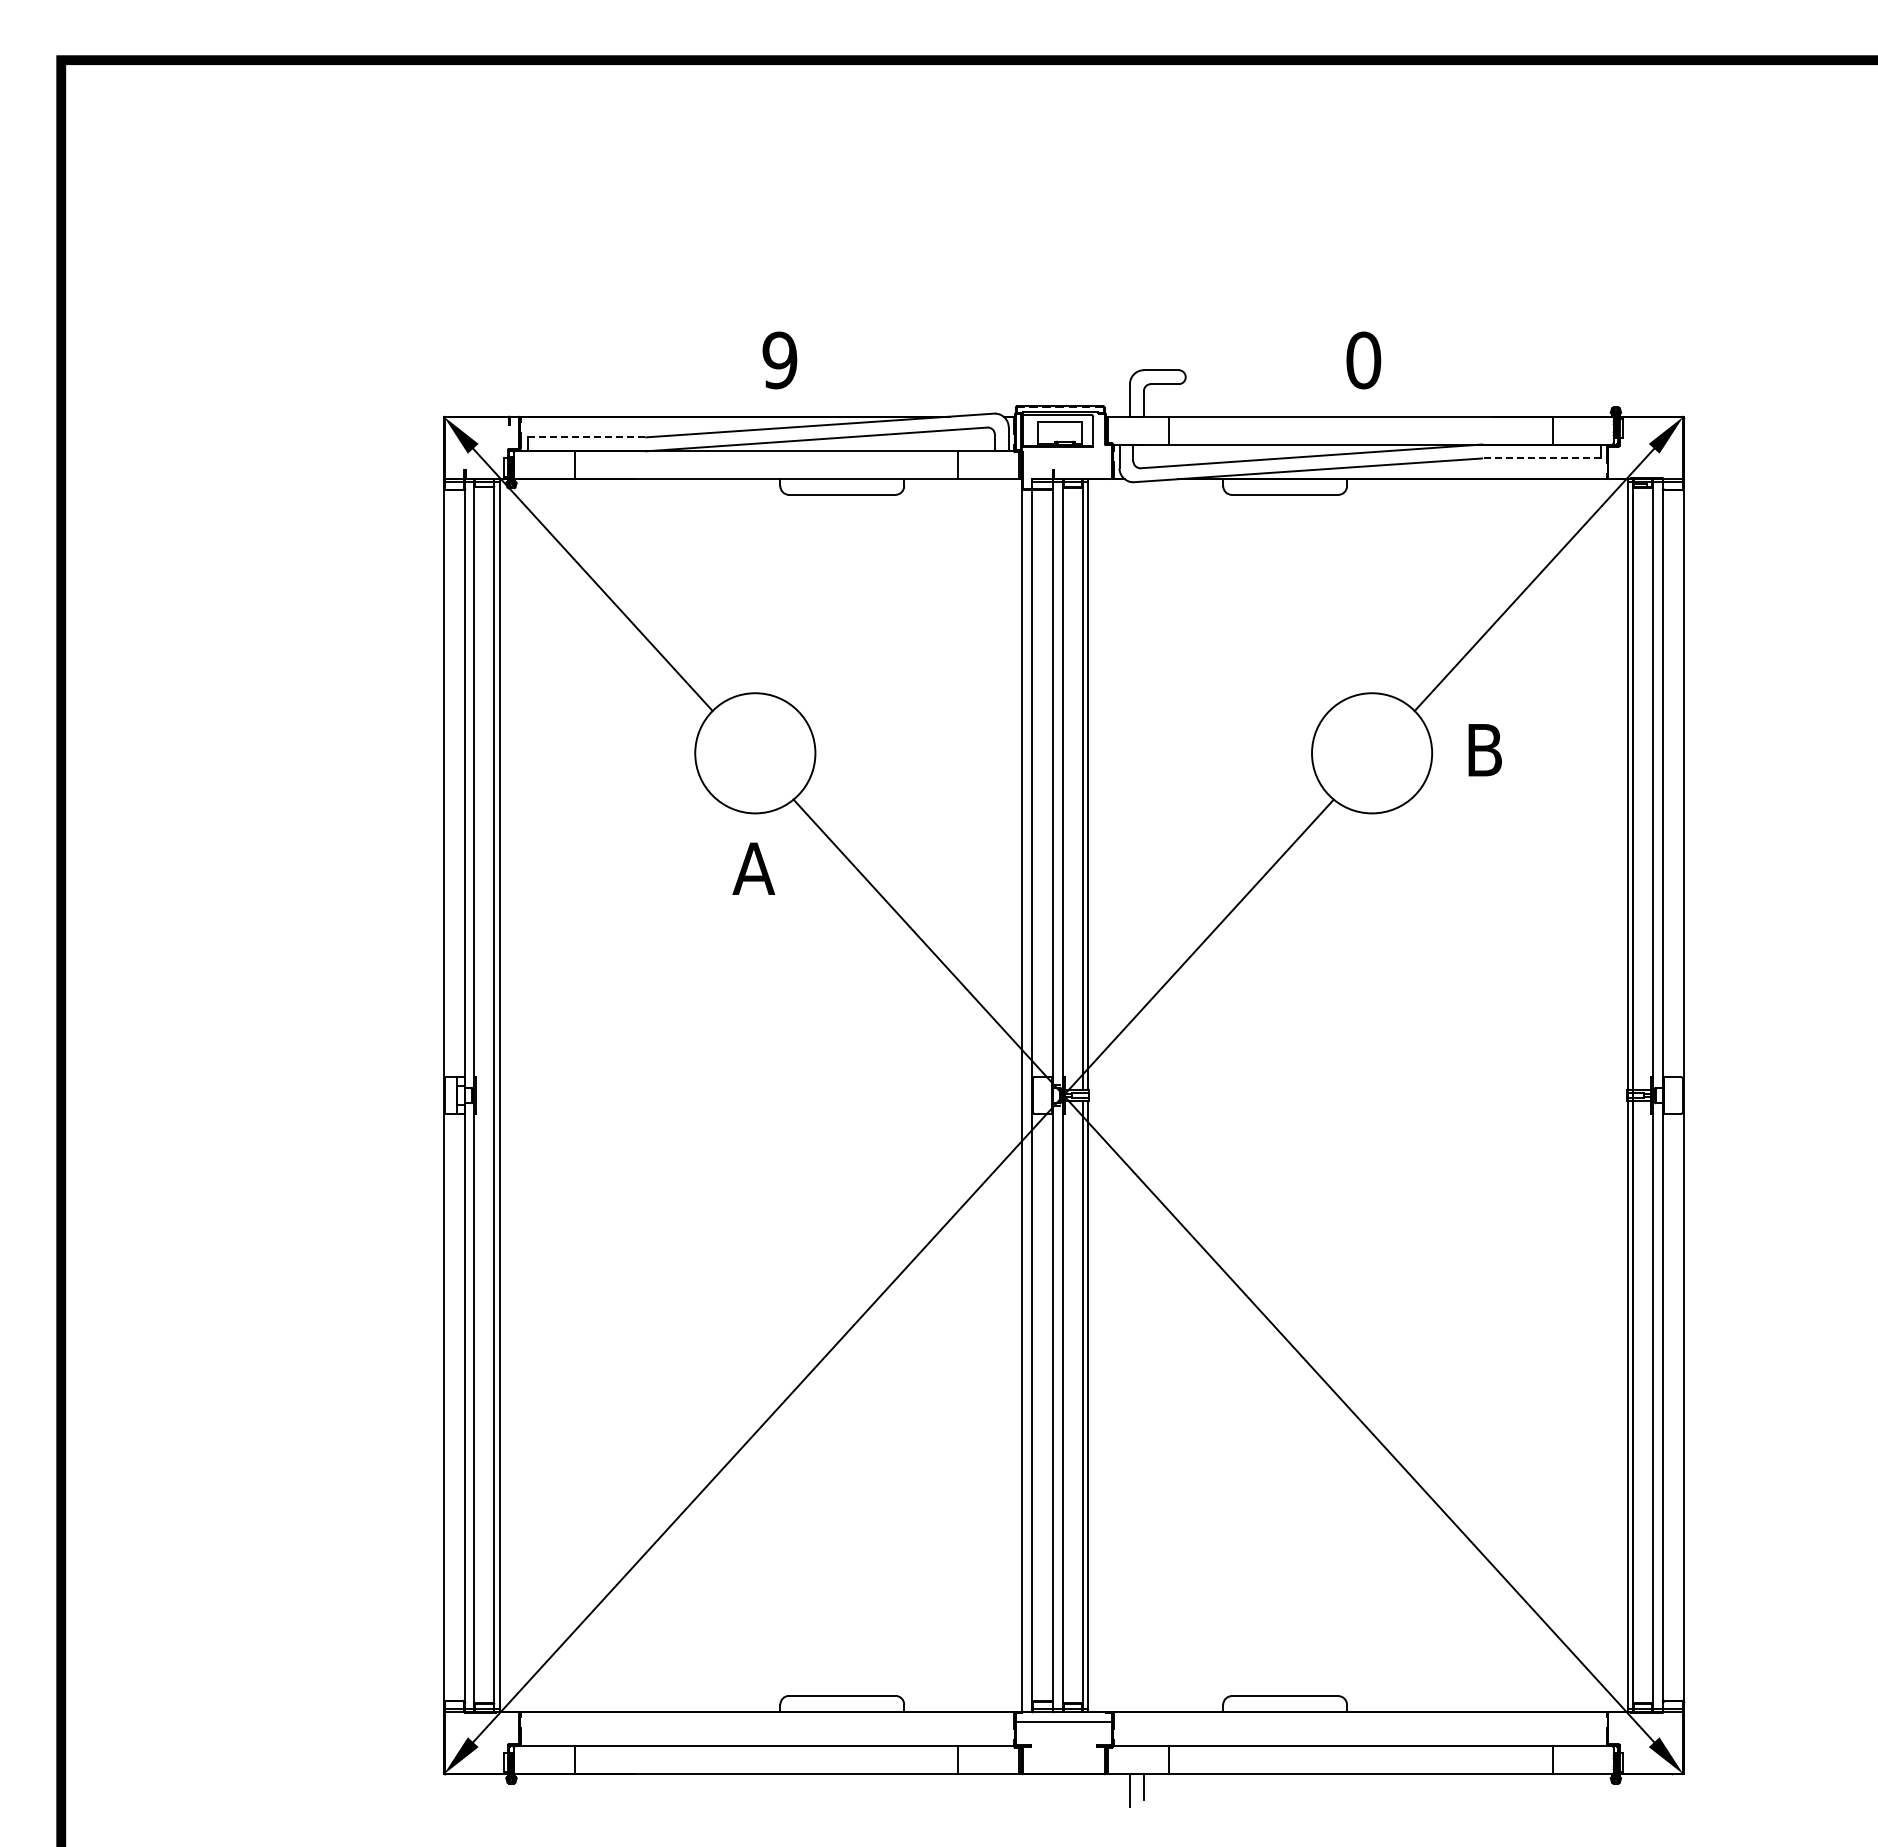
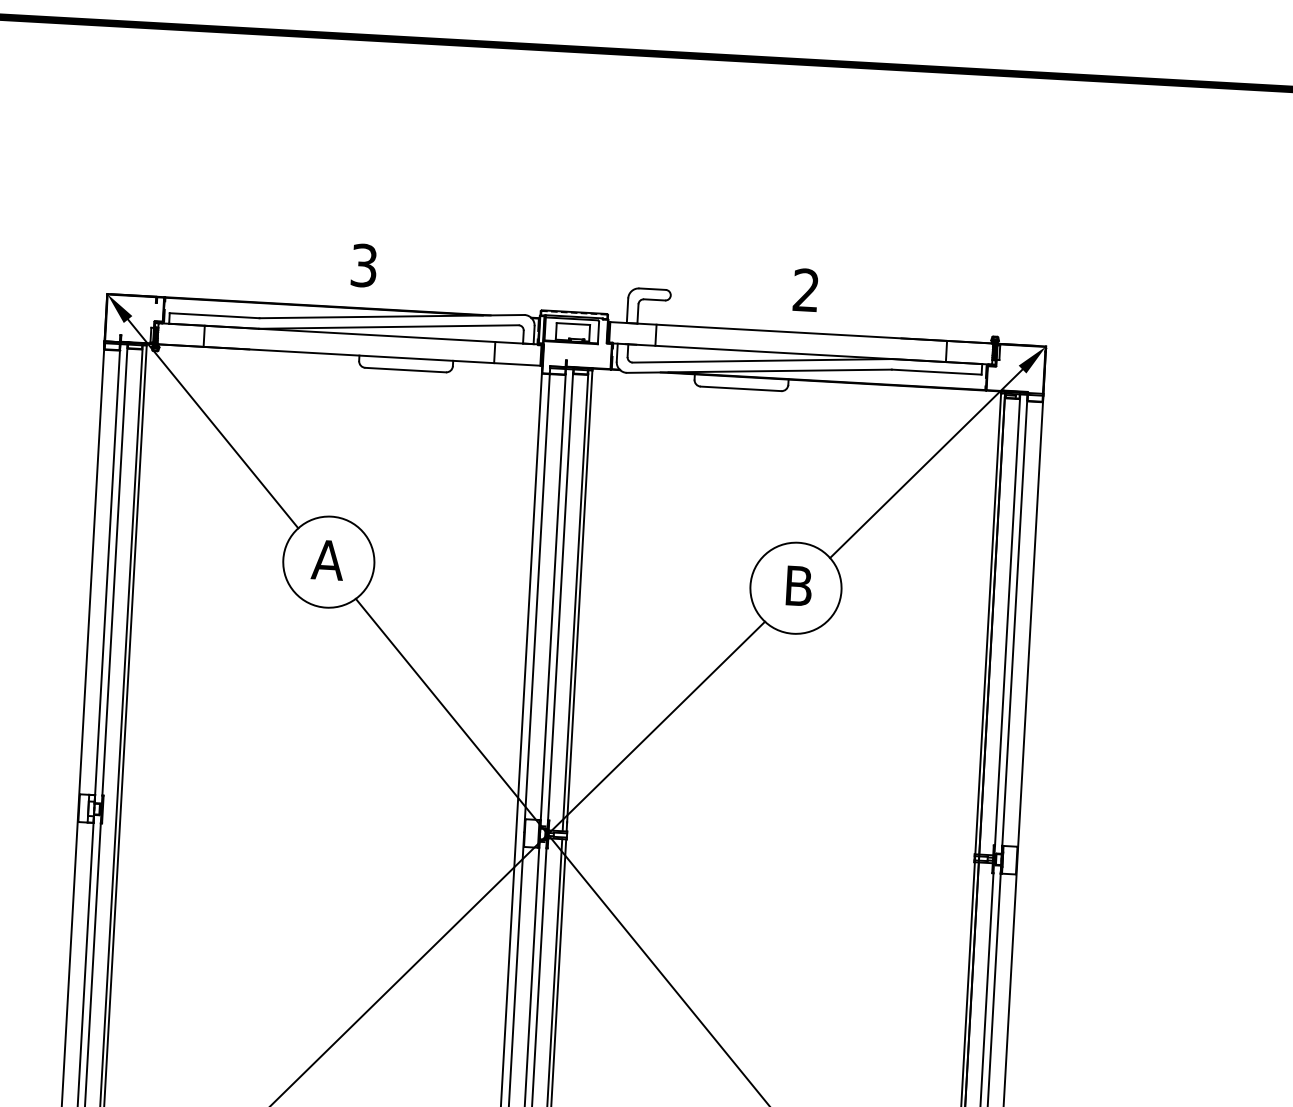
text: (779, 360) -> (363, 265), 9 -> 3
text: (1363, 360) -> (806, 290), 0 -> 2
line: (587, 437) -> (215, 315), dashed -> solid
line: (1540, 458) -> (936, 372), dashed -> solid
text: (1484, 750) -> (798, 586), moved
text: (753, 868) -> (327, 559), moved

